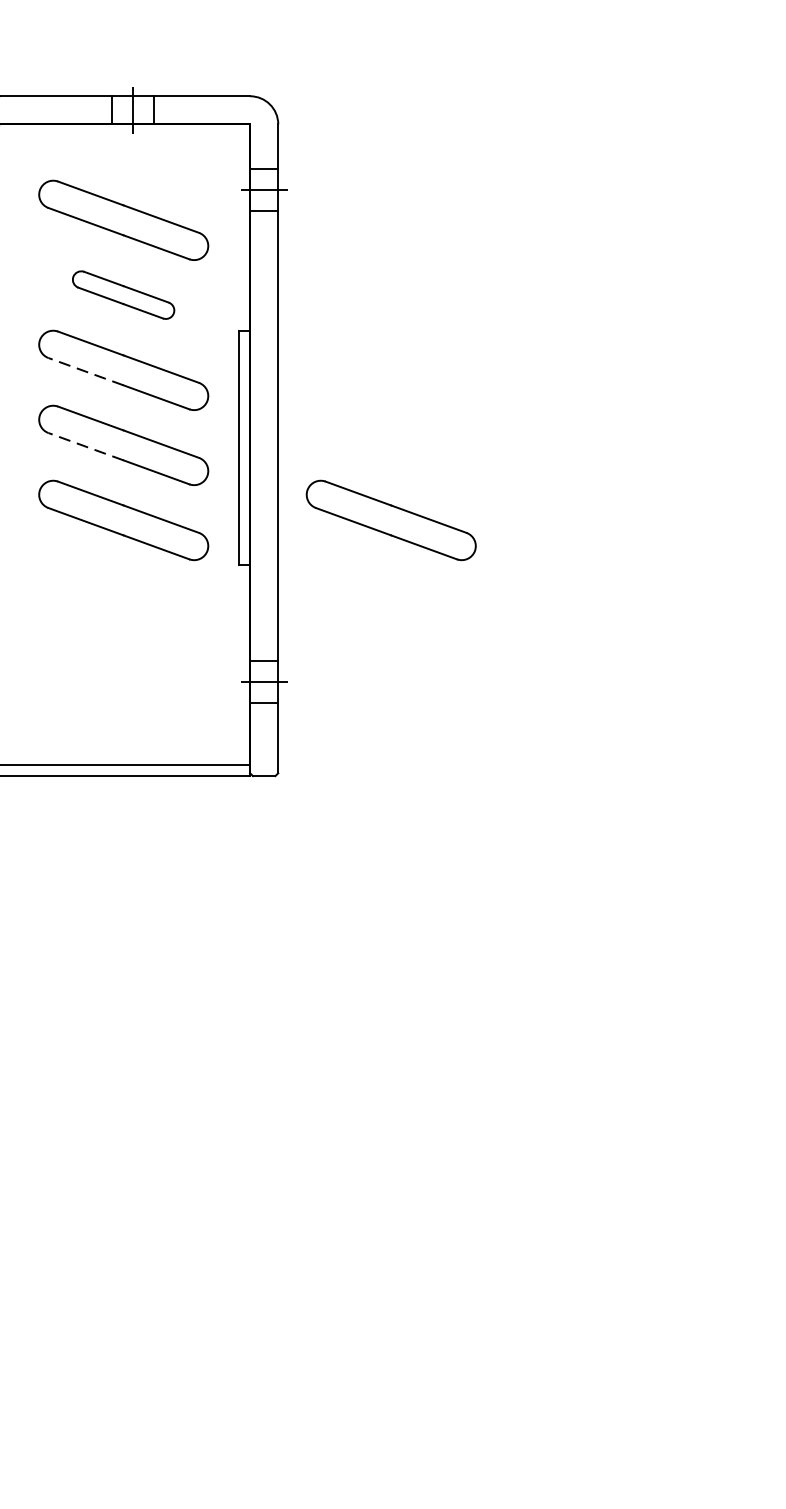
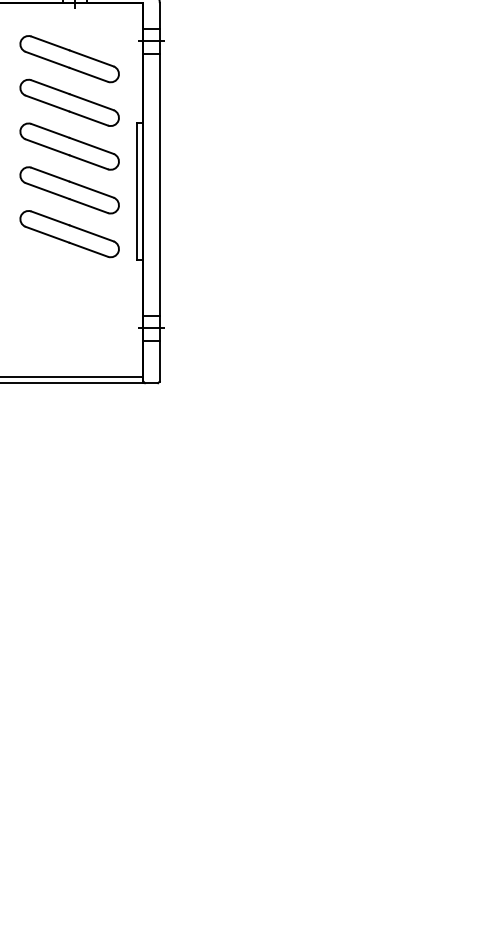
part: (123, 294) -> (69, 102), size x1.67
line: (85, 371) -> (47, 147), dashed -> solid
line: (85, 445) -> (47, 190), dashed -> solid
part: (390, 521) -> (225, 234), removed

